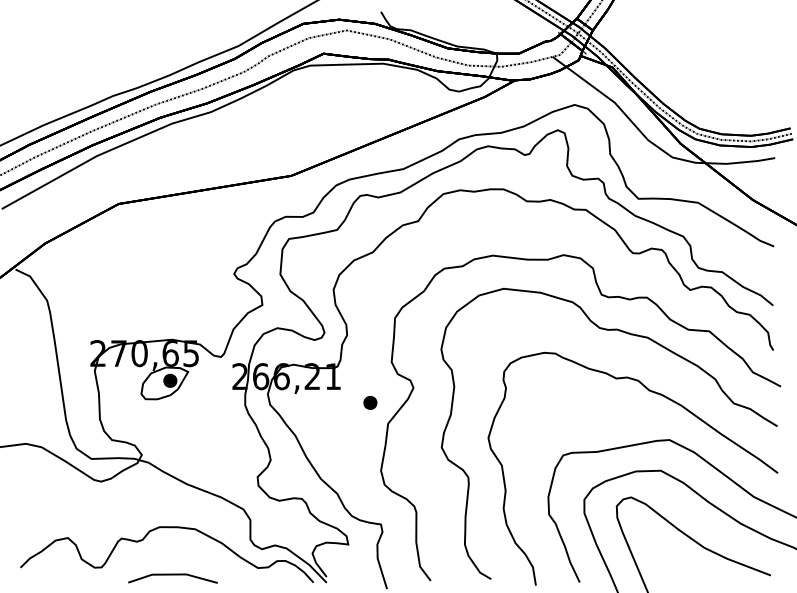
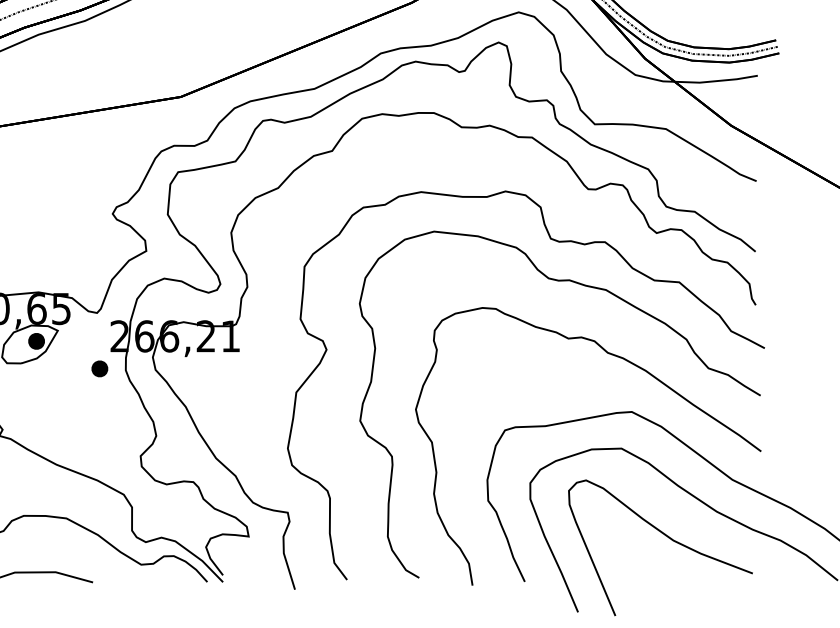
part: (370, 402) -> (99, 368), moved

